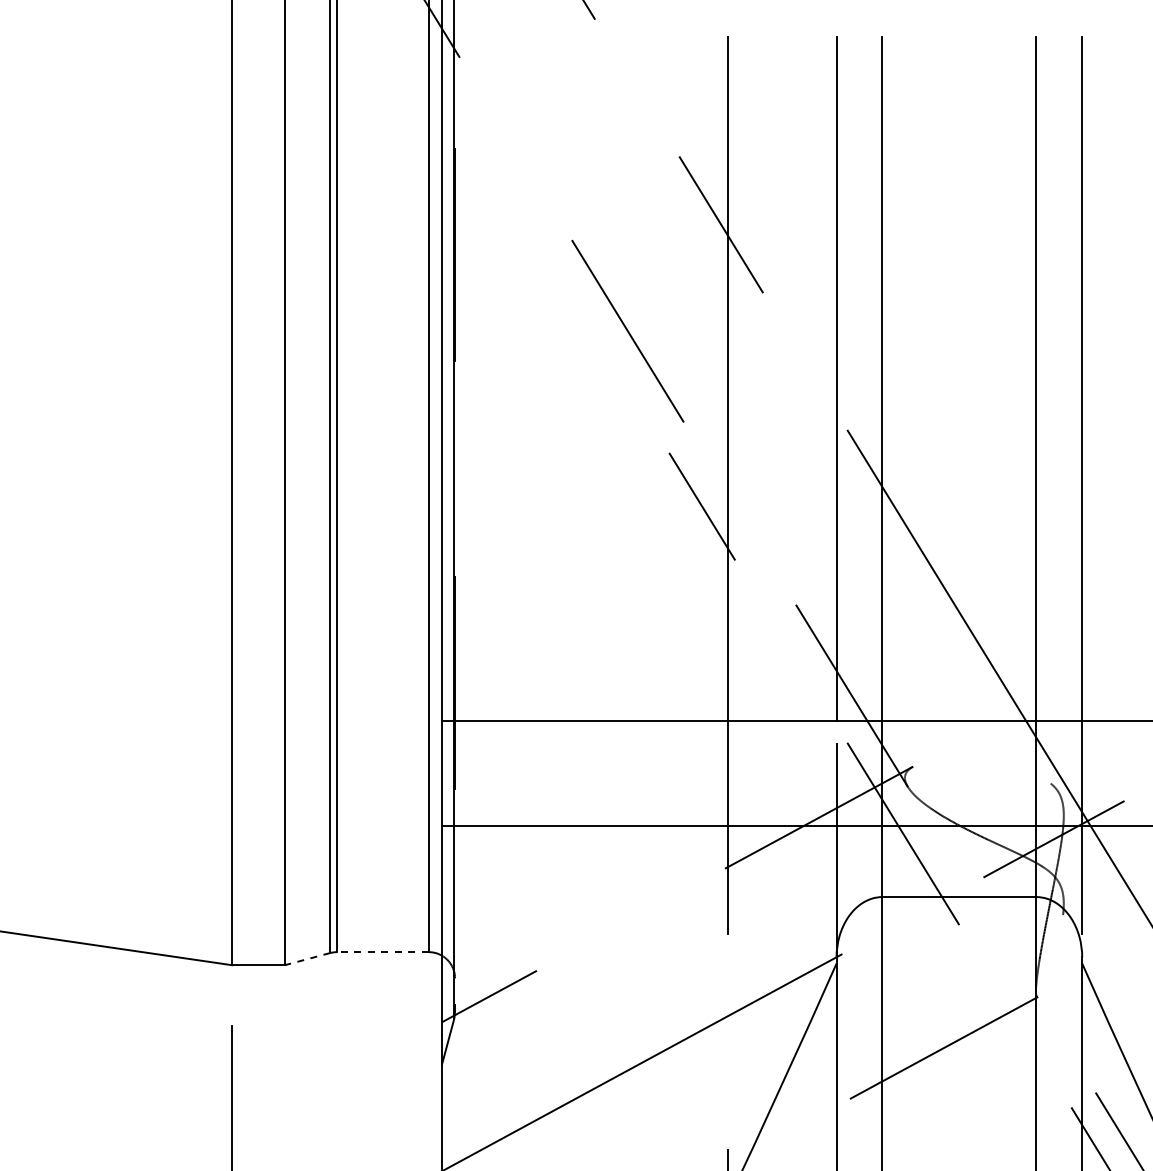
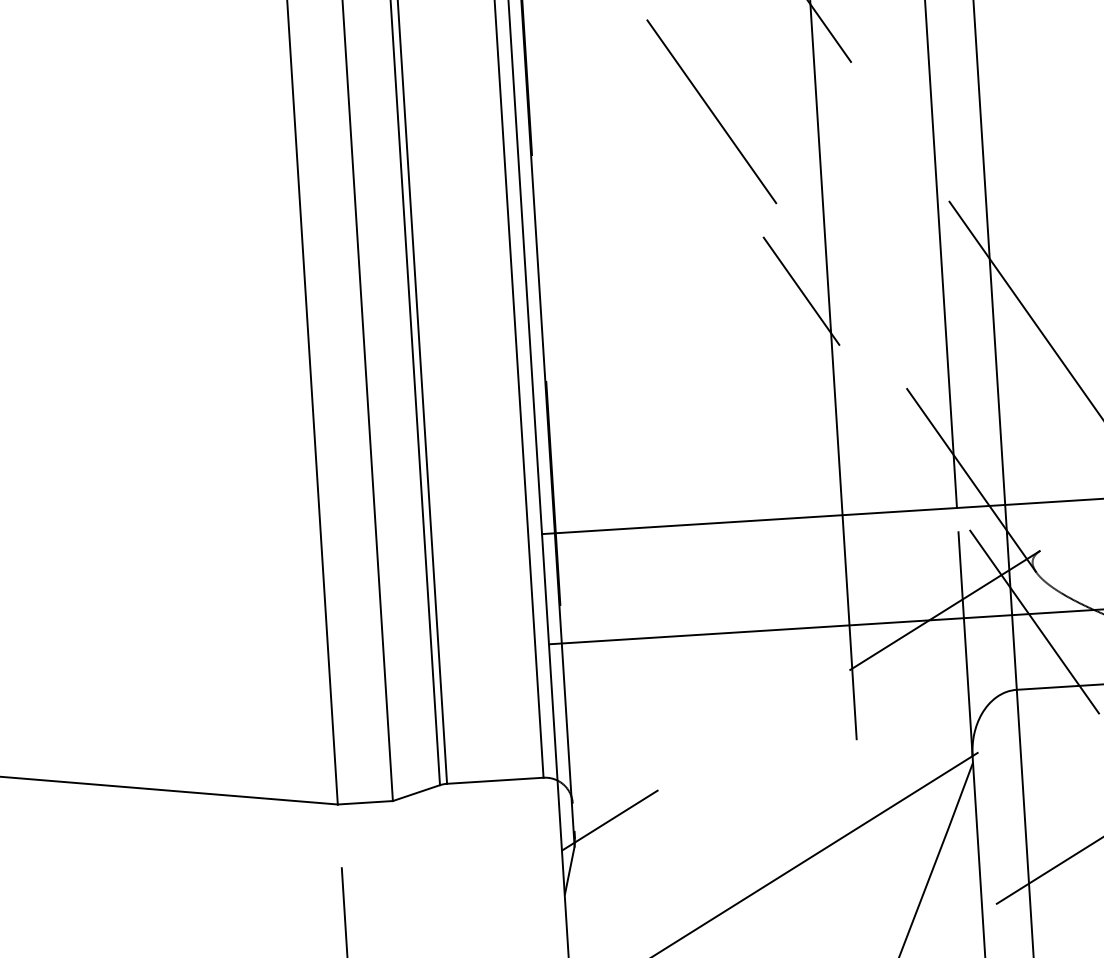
line: (382, 952) -> (494, 781), dashed -> solid
line: (307, 959) -> (416, 793), dashed -> solid

